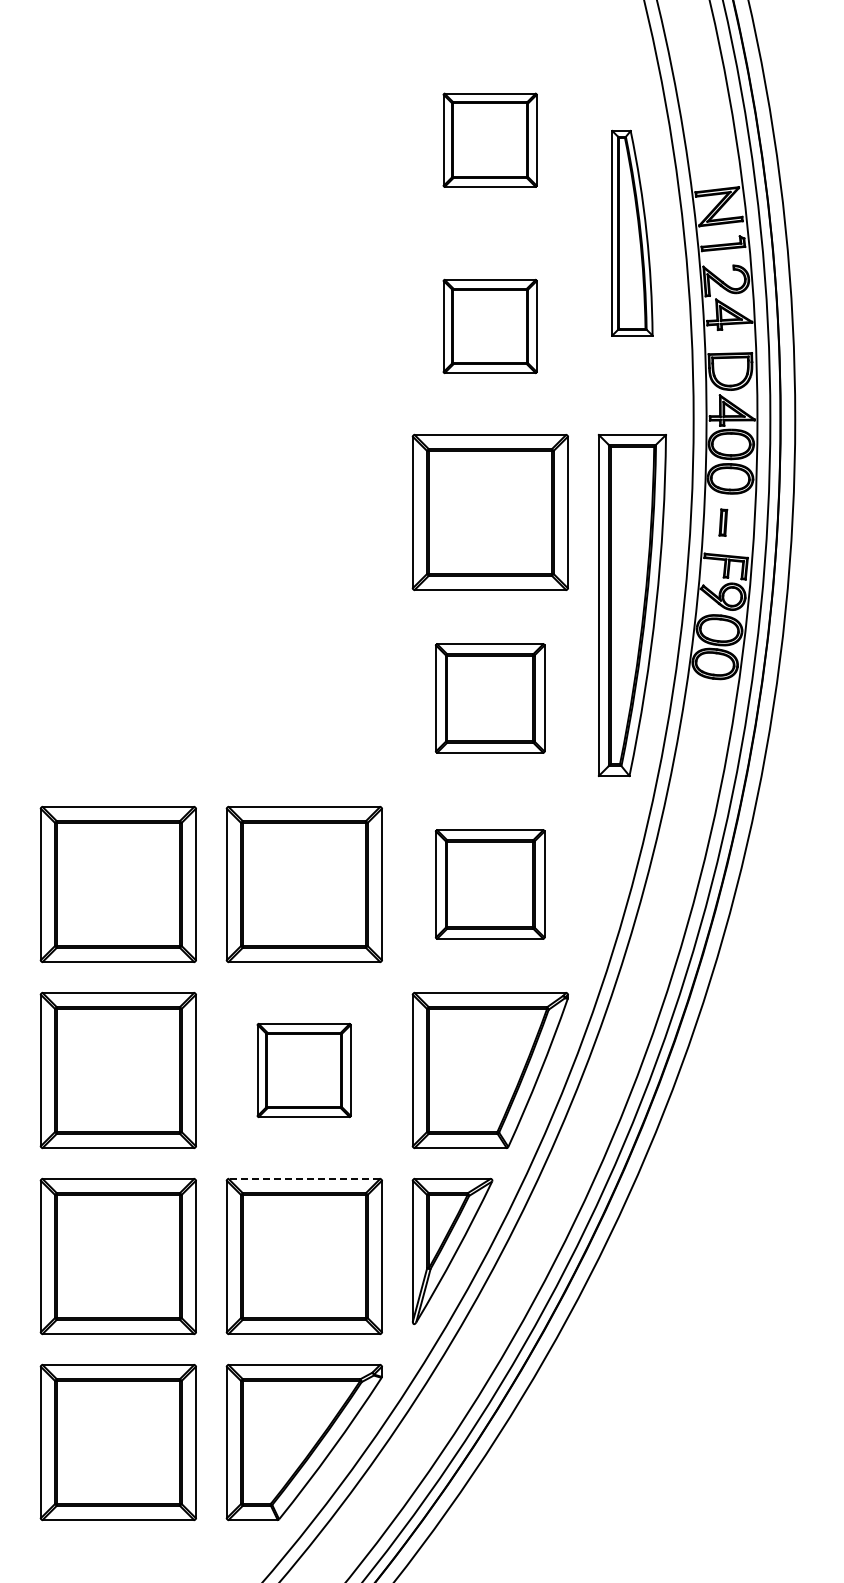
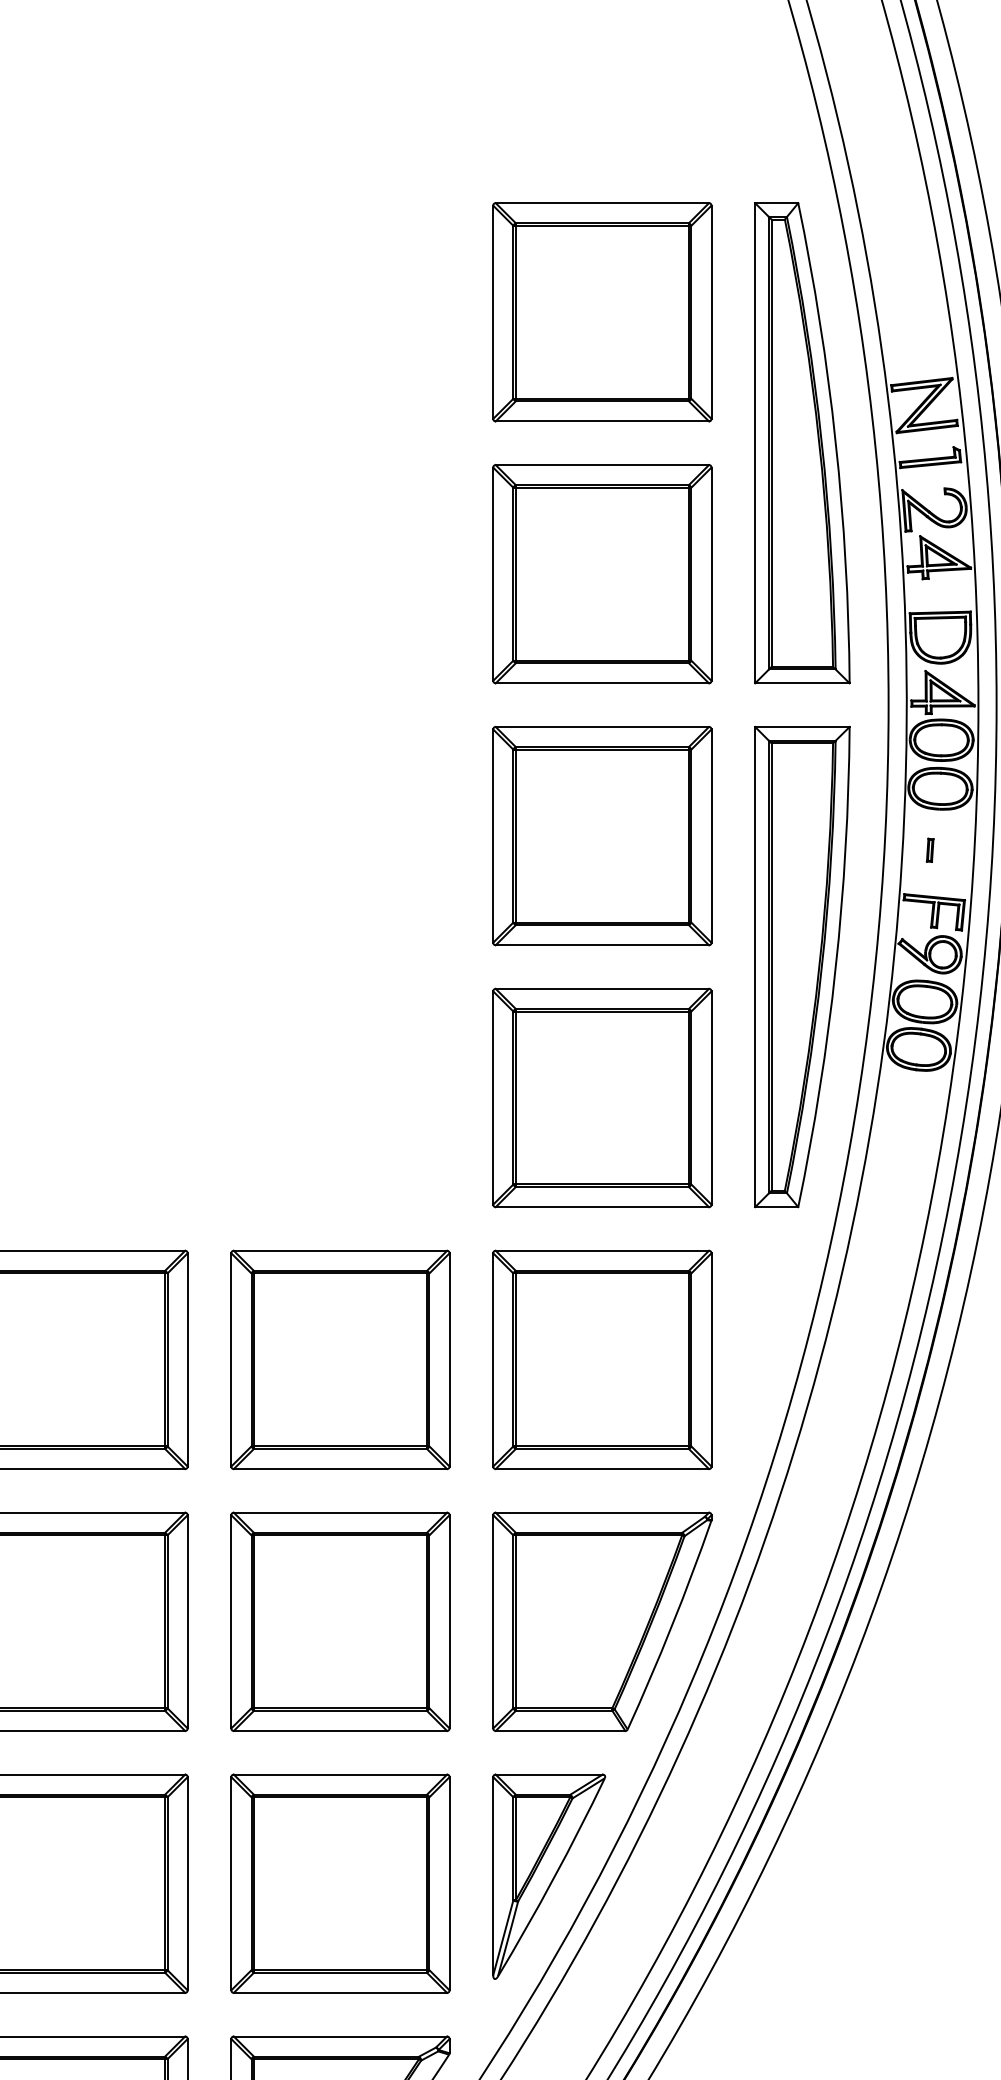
part: (489, 139) -> (601, 310), size x1.67
part: (632, 232) -> (802, 441), size x1.67
part: (489, 326) -> (601, 574), size x1.67
part: (722, 522) -> (929, 850), size x0.62
part: (489, 698) -> (601, 1098), size x1.43
part: (489, 884) -> (601, 1359), size x1.43
part: (303, 1070) -> (339, 1621), size x1.67
line: (304, 1179) -> (340, 1775), dashed -> solid

